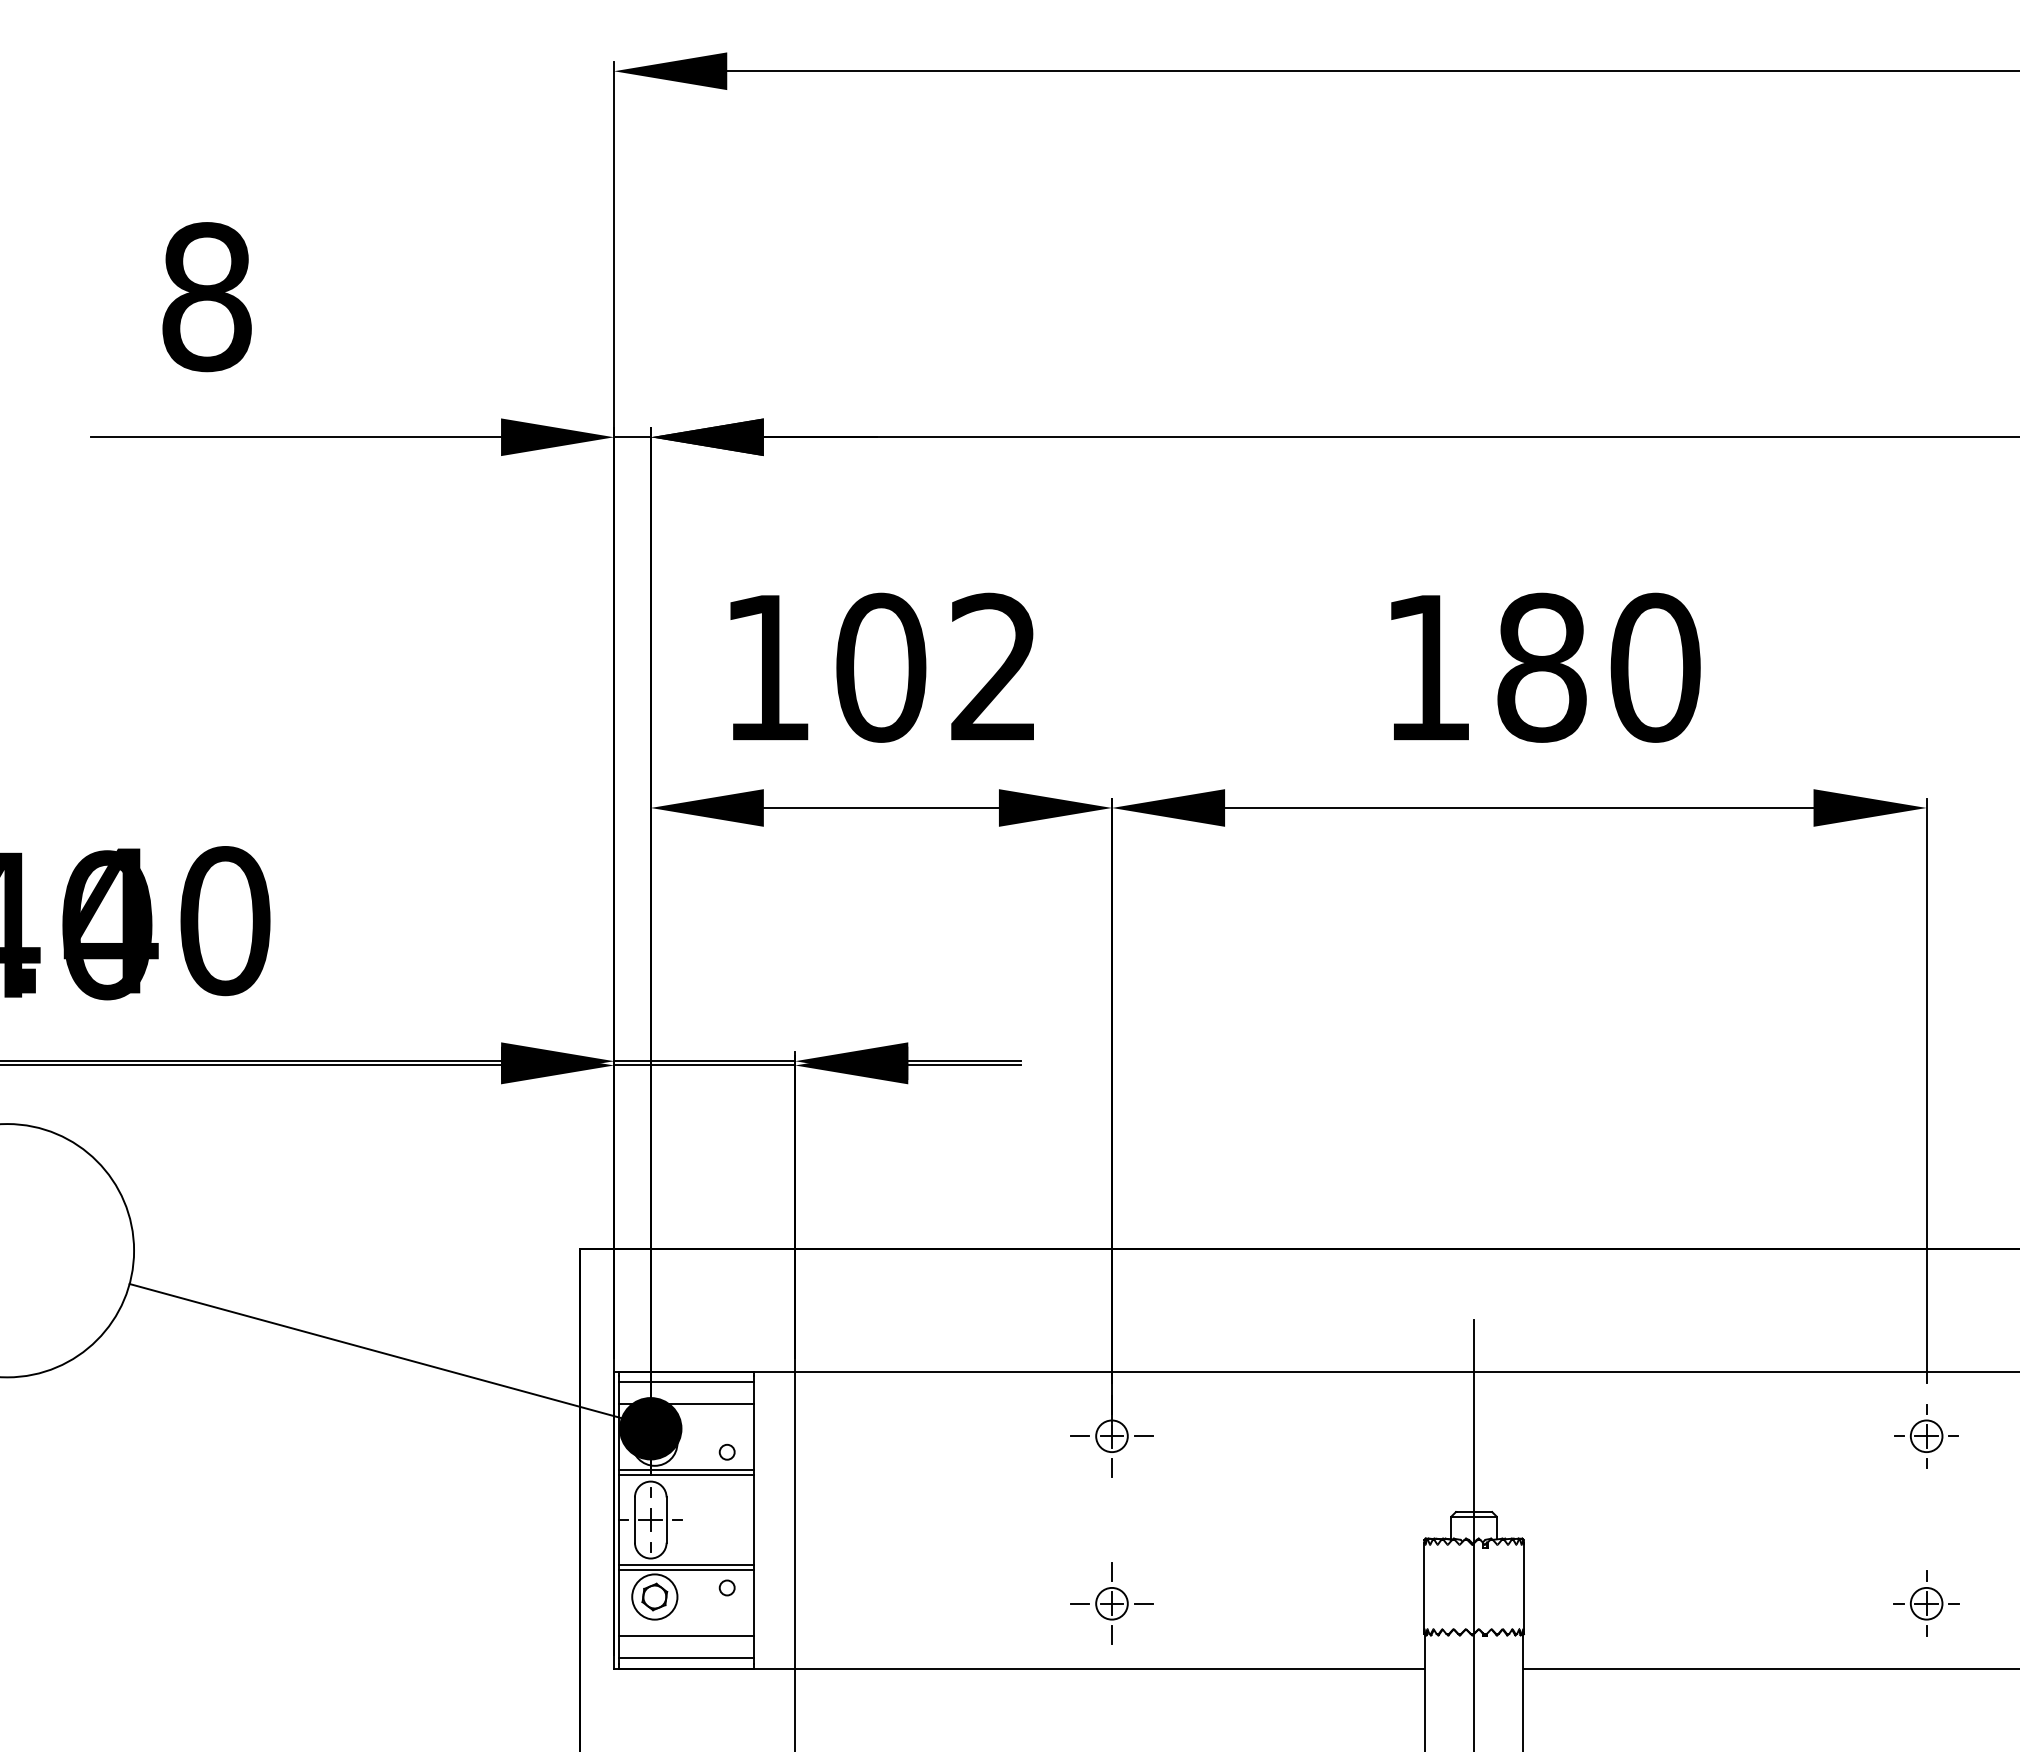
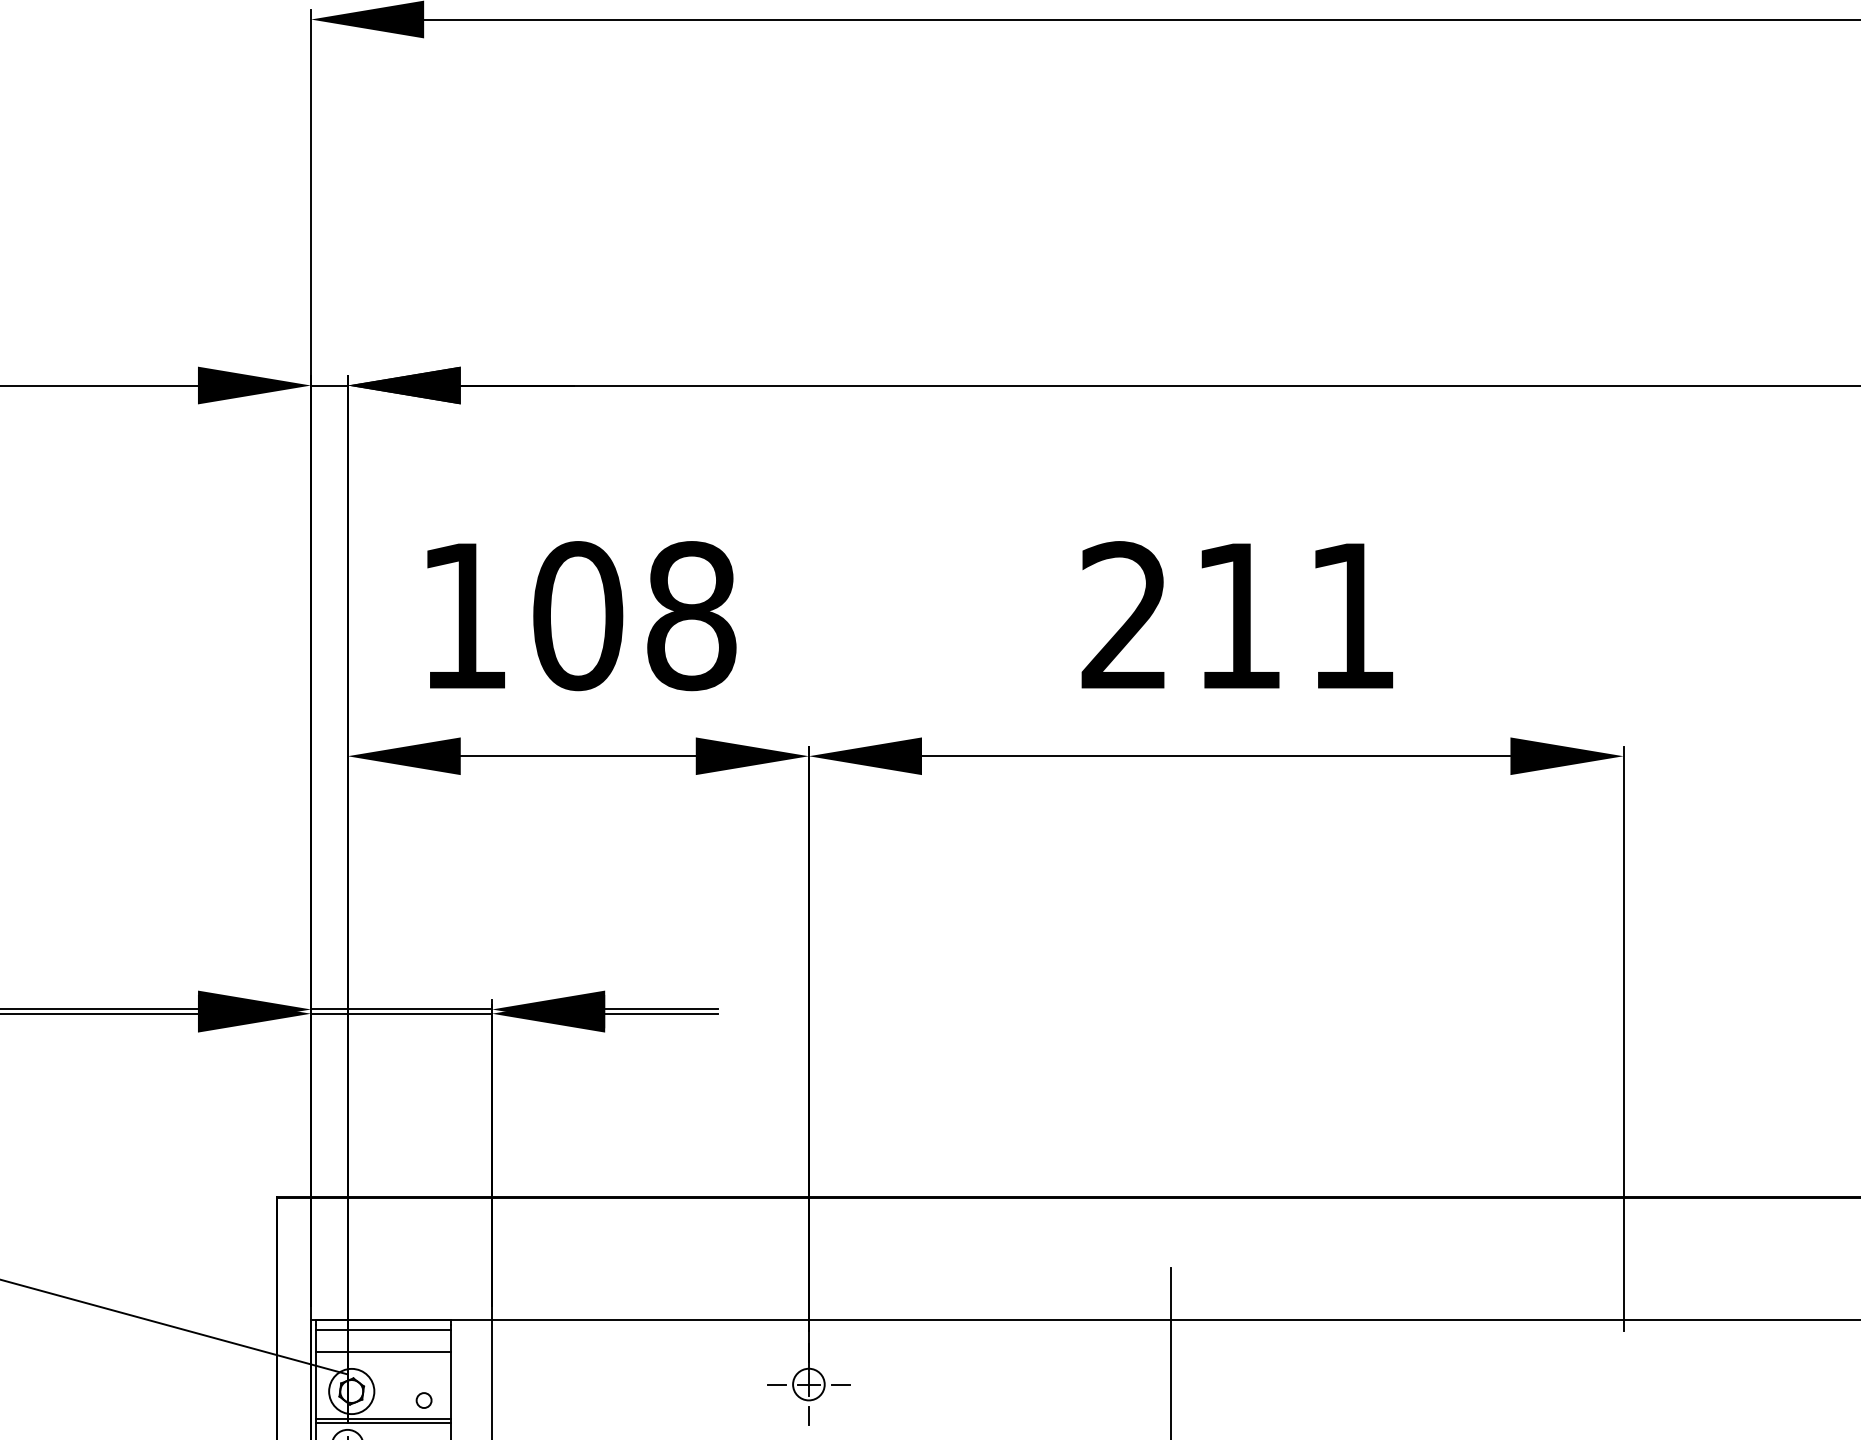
text: (994, 667) -> (691, 615), 102 -> 108
text: (1542, 667) -> (1239, 615), 180 -> 211
fill: (650, 1428) -> (347, 1376), removed
part: (1926, 1436) -> (1623, 1384), removed

